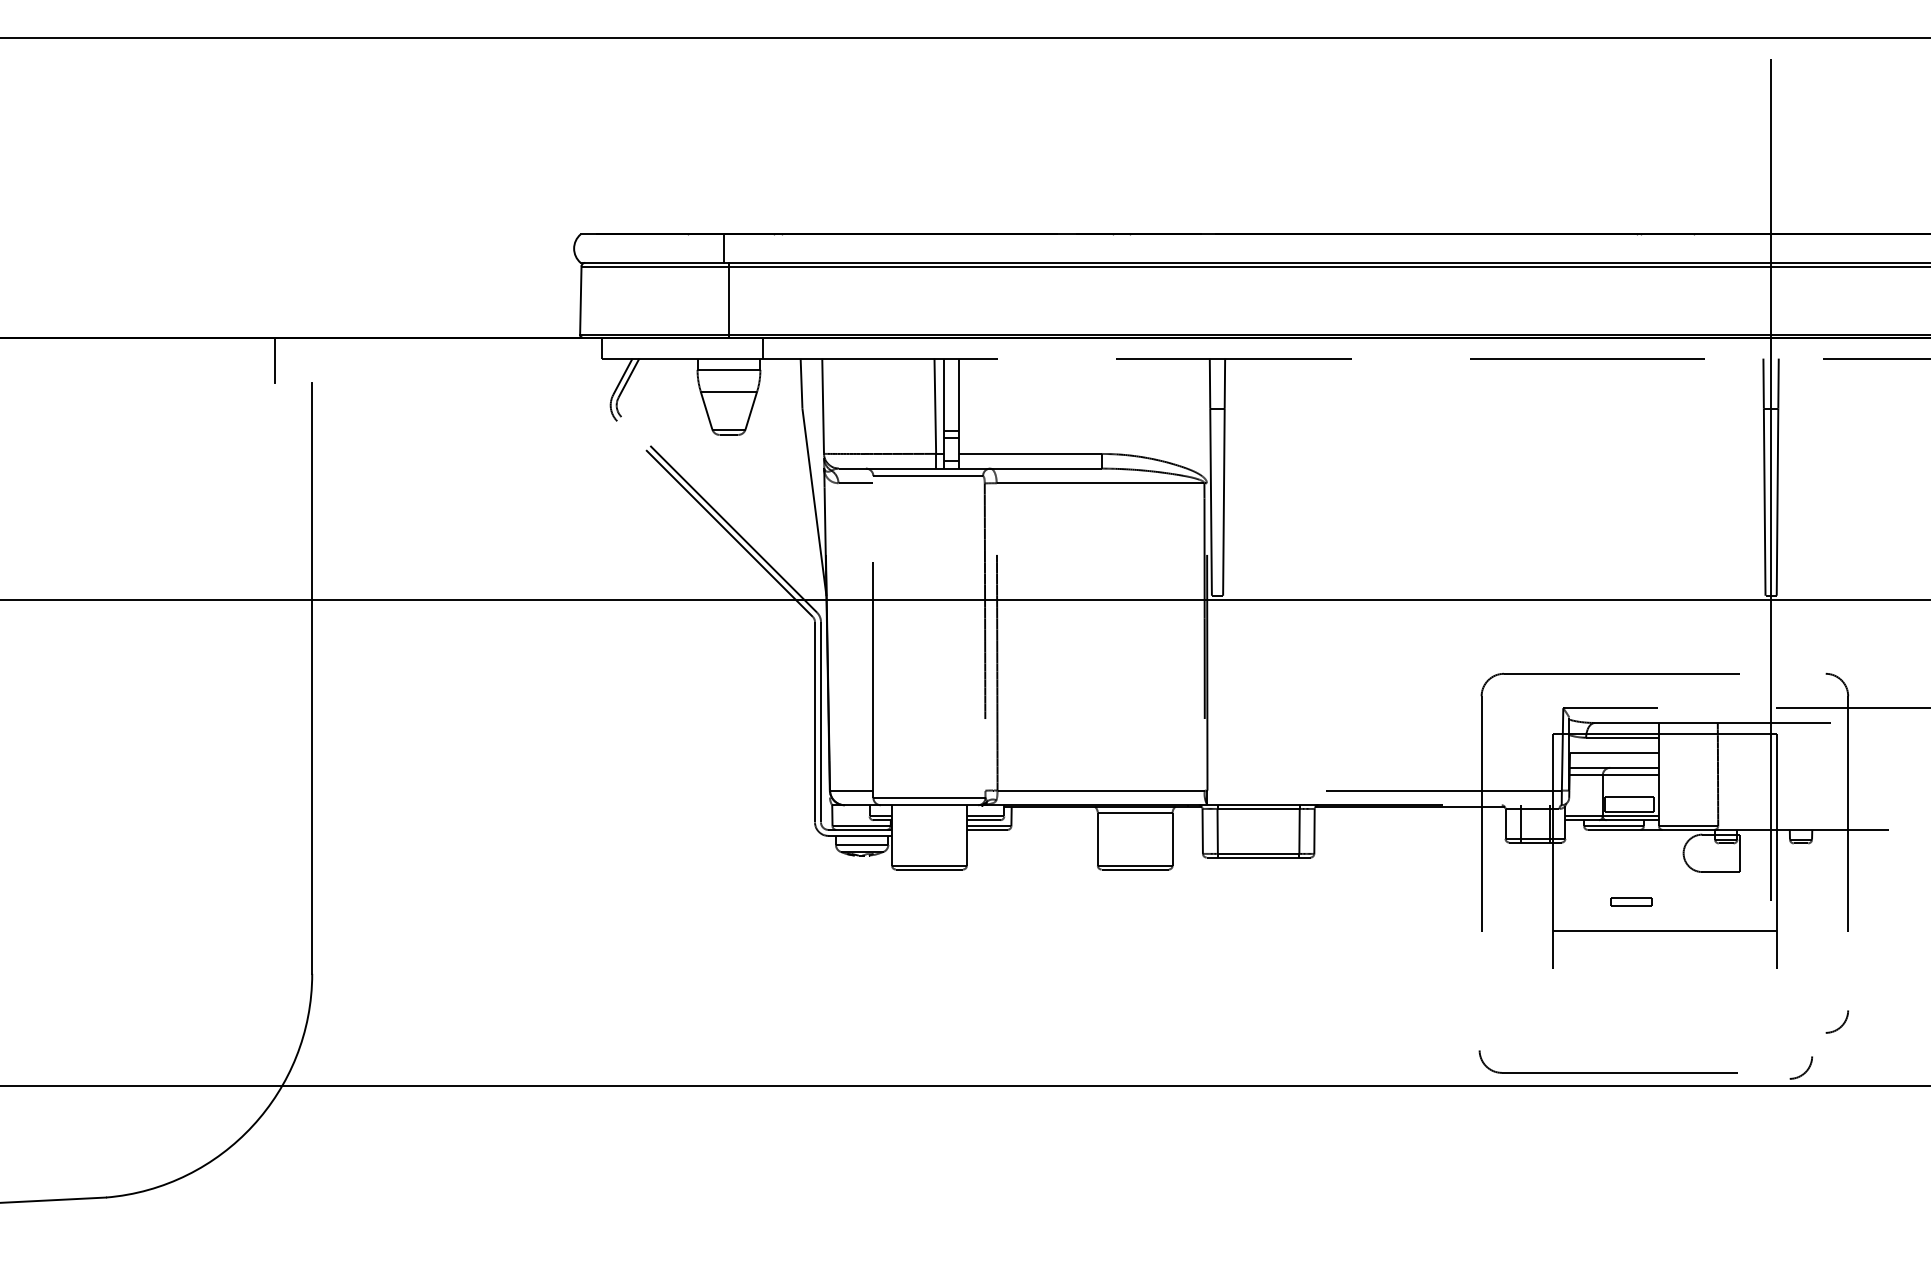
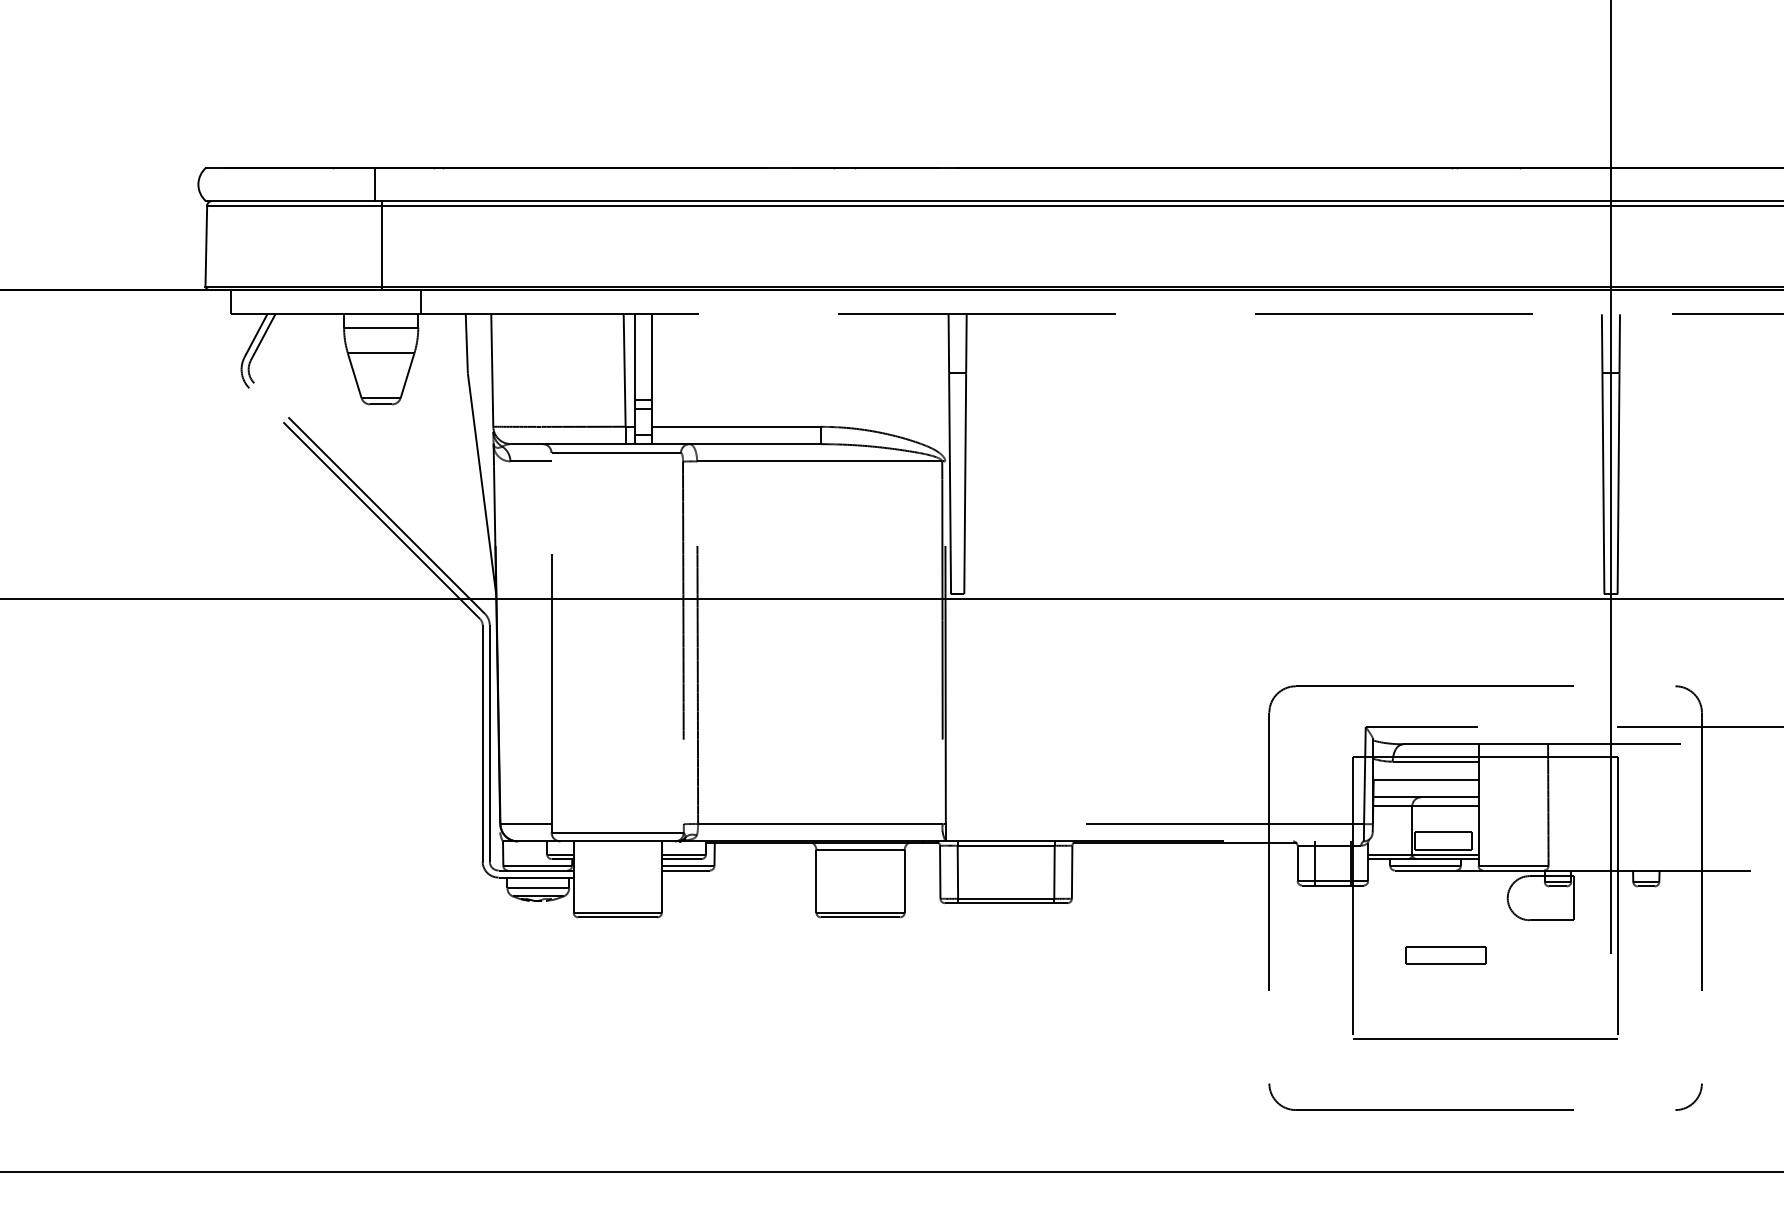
part: (1631, 901) -> (1446, 954), size x1.67
line: (1664, 931) -> (1485, 1039), moved
arc: (1806, 1069) -> (1652, 1153), removed
part: (1607, 1072) -> (1420, 1109), moved

